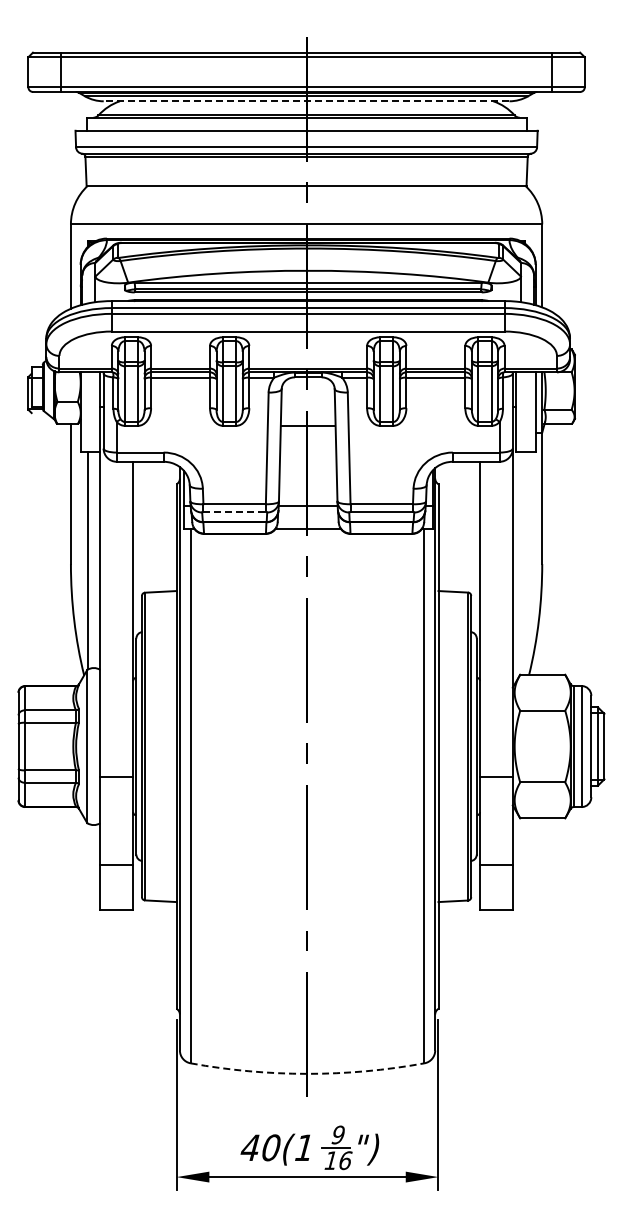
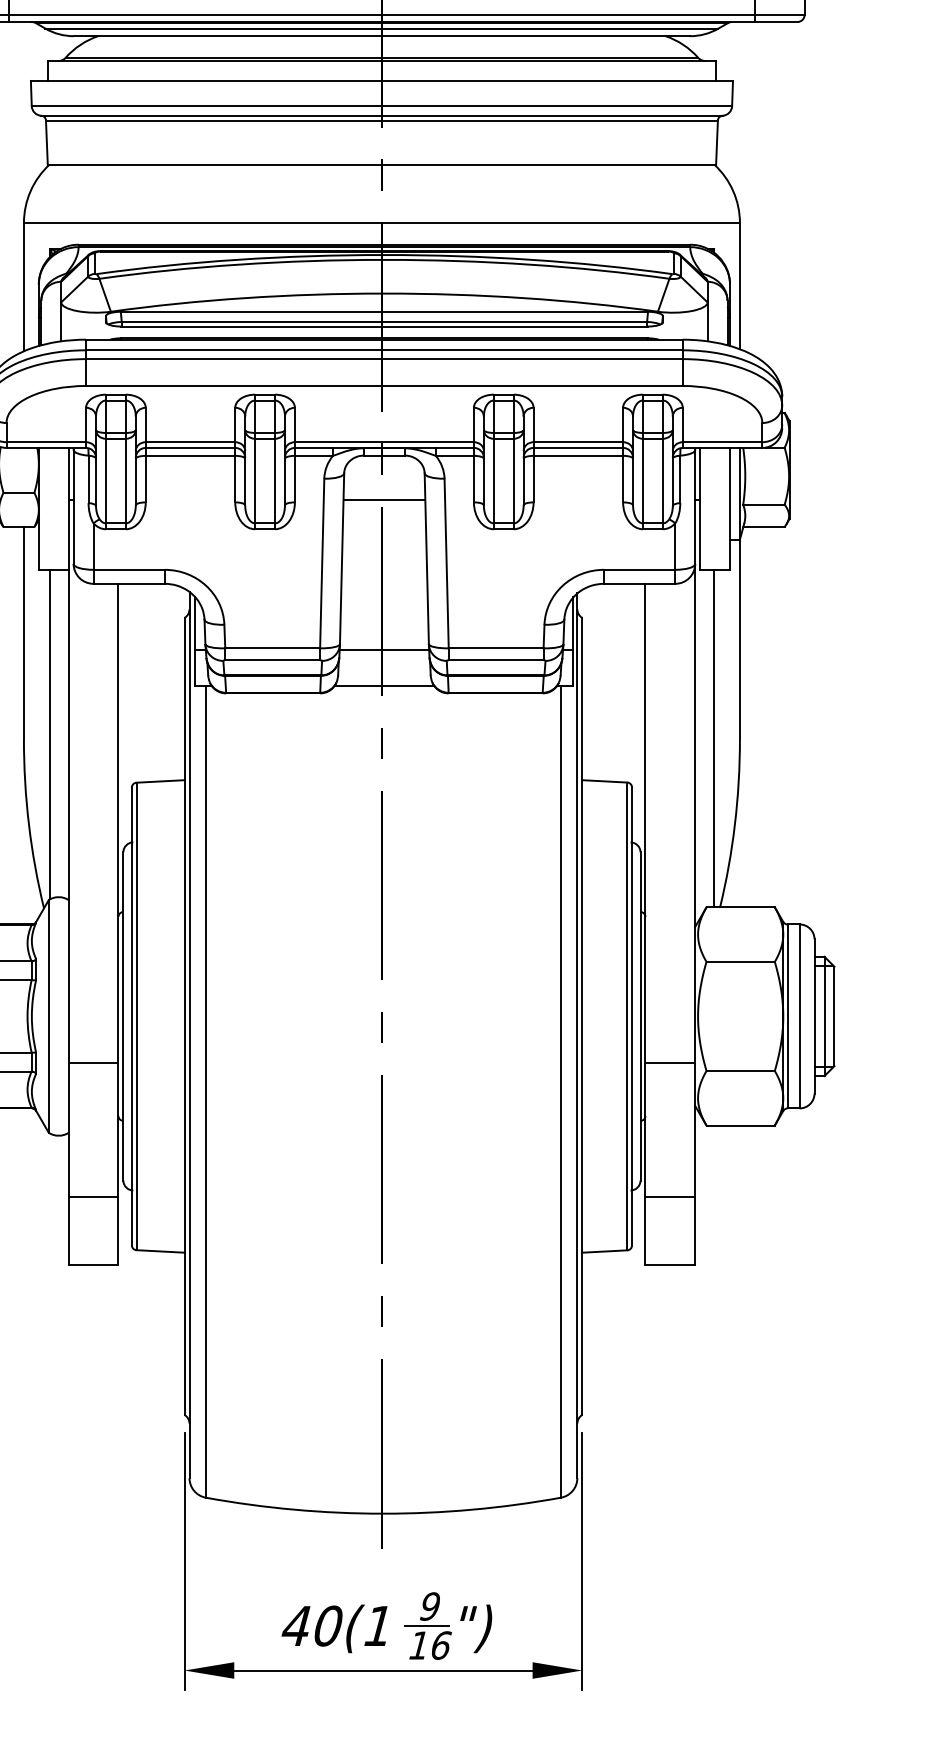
line: (306, 101) -> (381, 36), dashed -> solid
line: (308, 425) -> (384, 499), moved
line: (235, 512) -> (273, 660), dashed -> solid
line: (524, 563) -> (713, 738), added
arc: (307, 1073) -> (383, 1513), dashed -> solid

